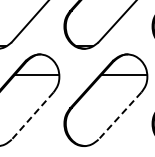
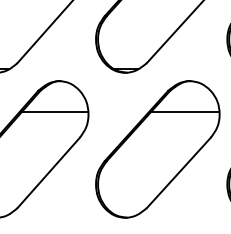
line: (32, 116) -> (48, 173), dashed -> solid
line: (119, 116) -> (178, 173), dashed -> solid

